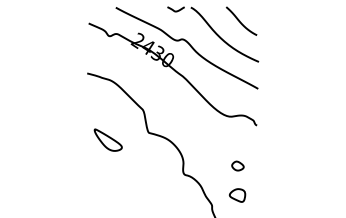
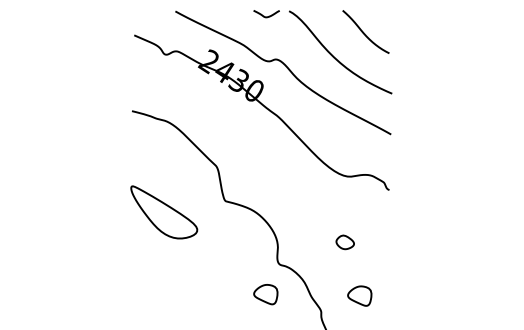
part: (107, 139) -> (162, 211), size x1.6
part: (237, 165) -> (344, 241), moved
part: (175, 194) -> (265, 294), added

